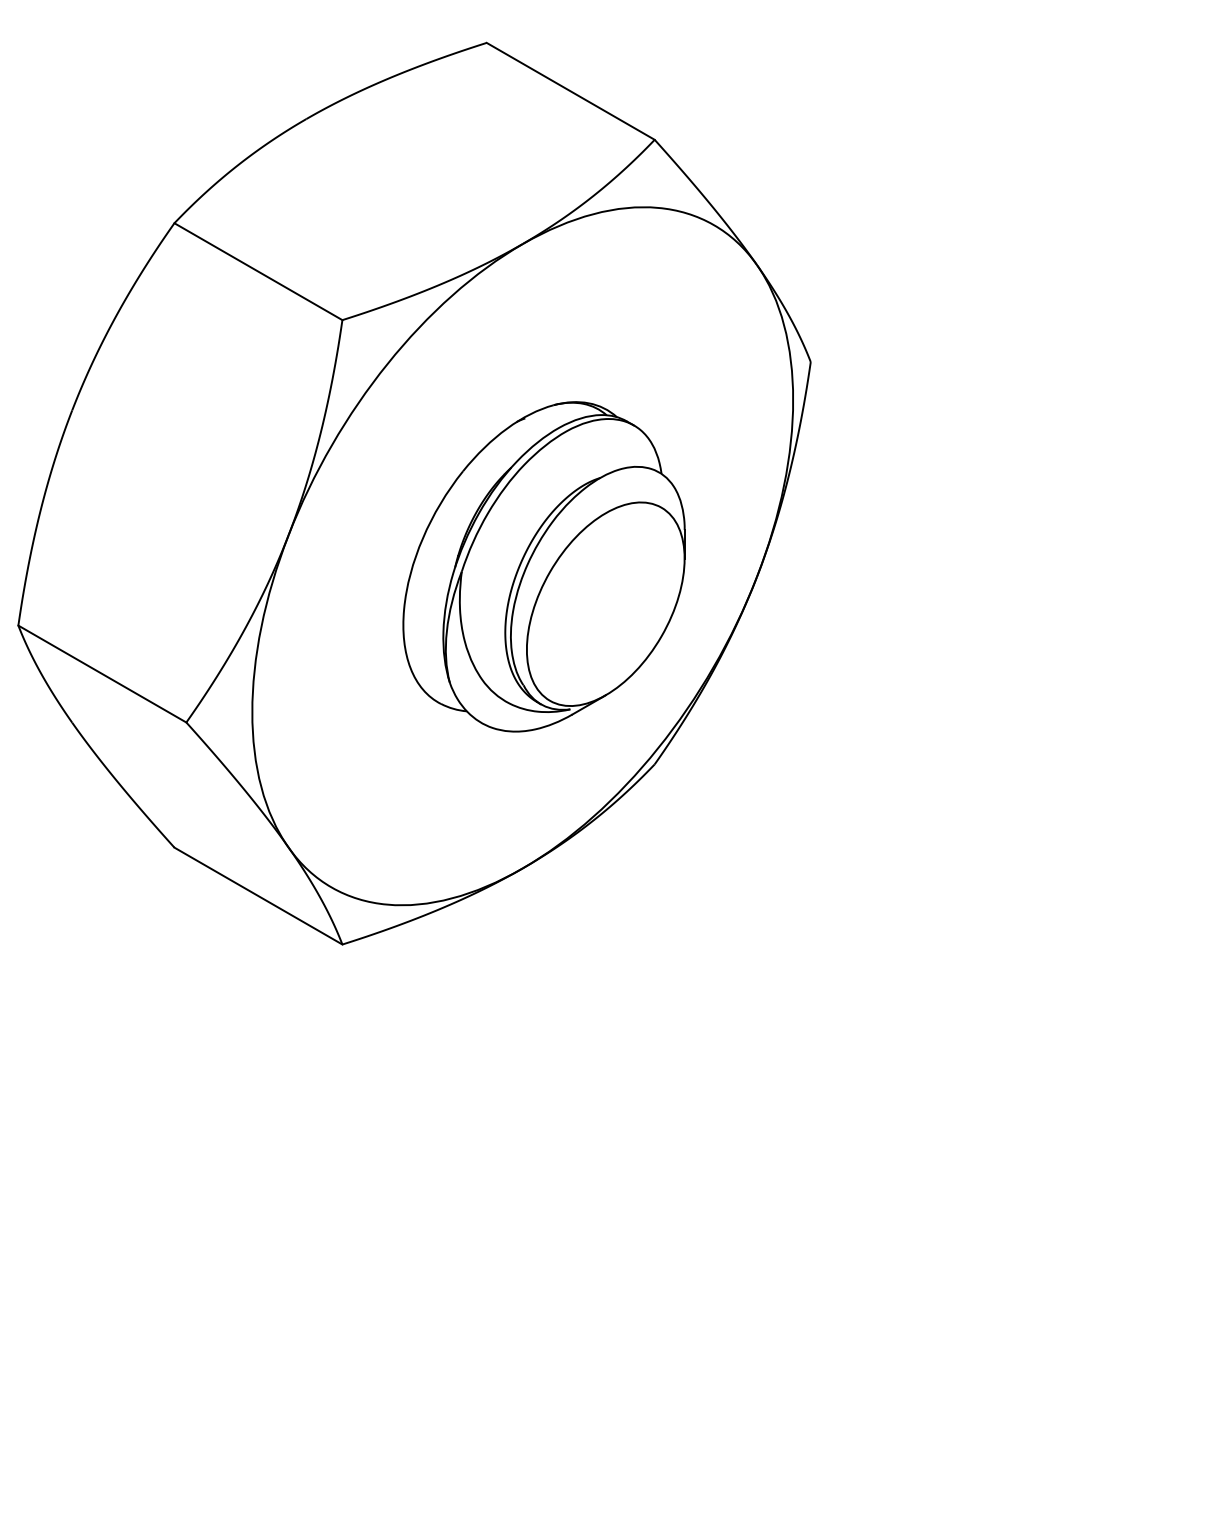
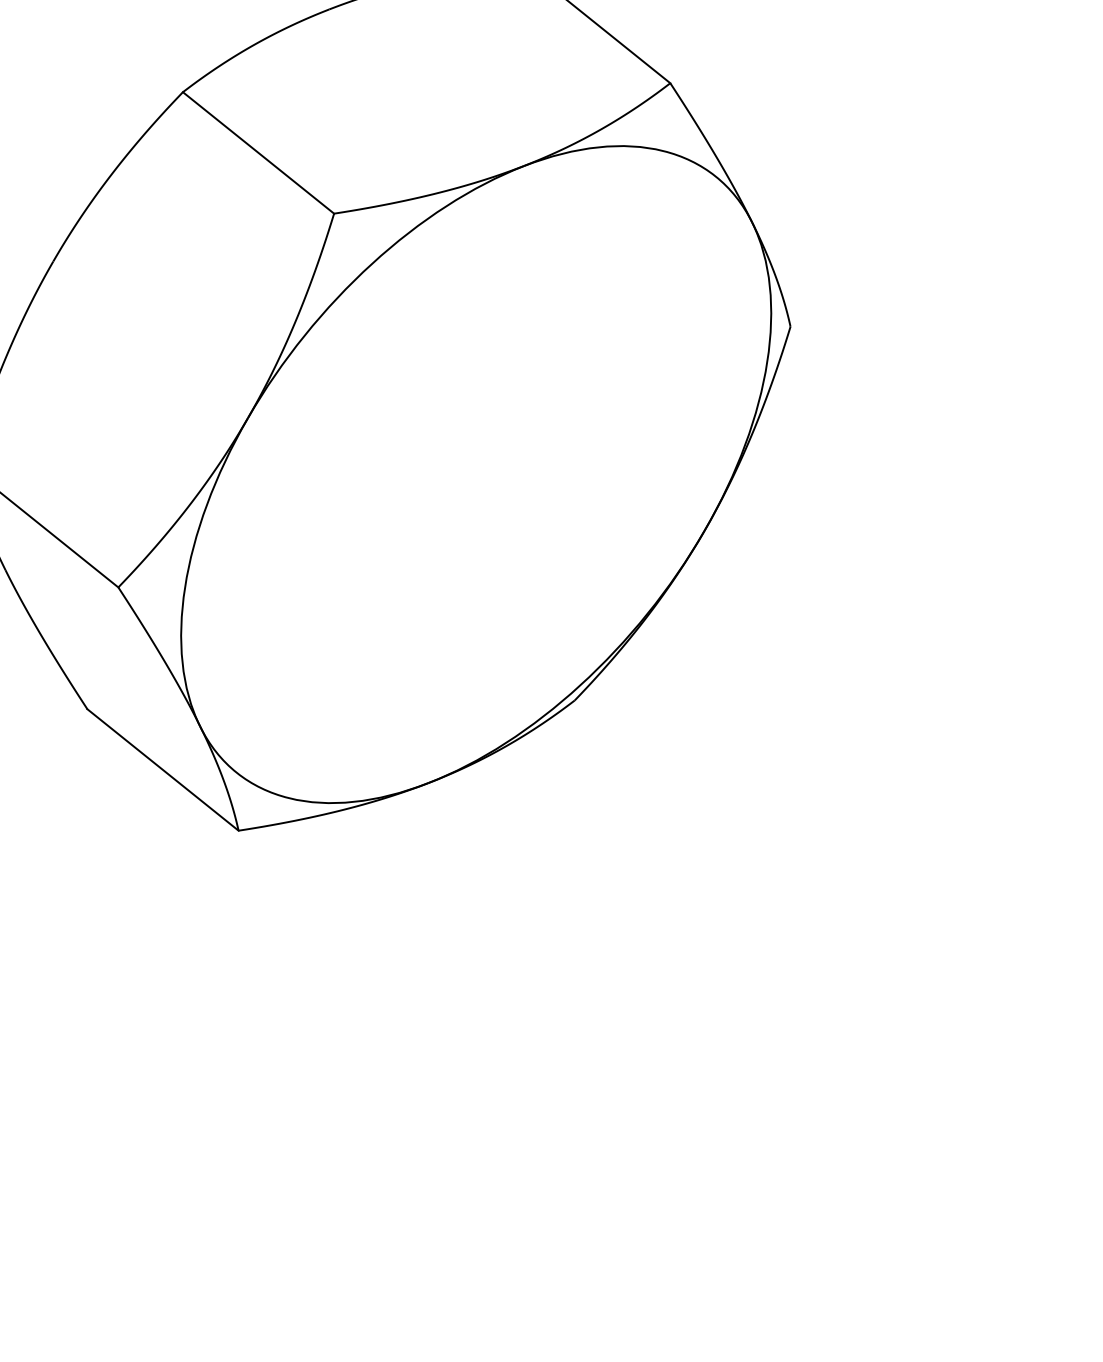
part: (543, 566) -> (495, 487), removed

